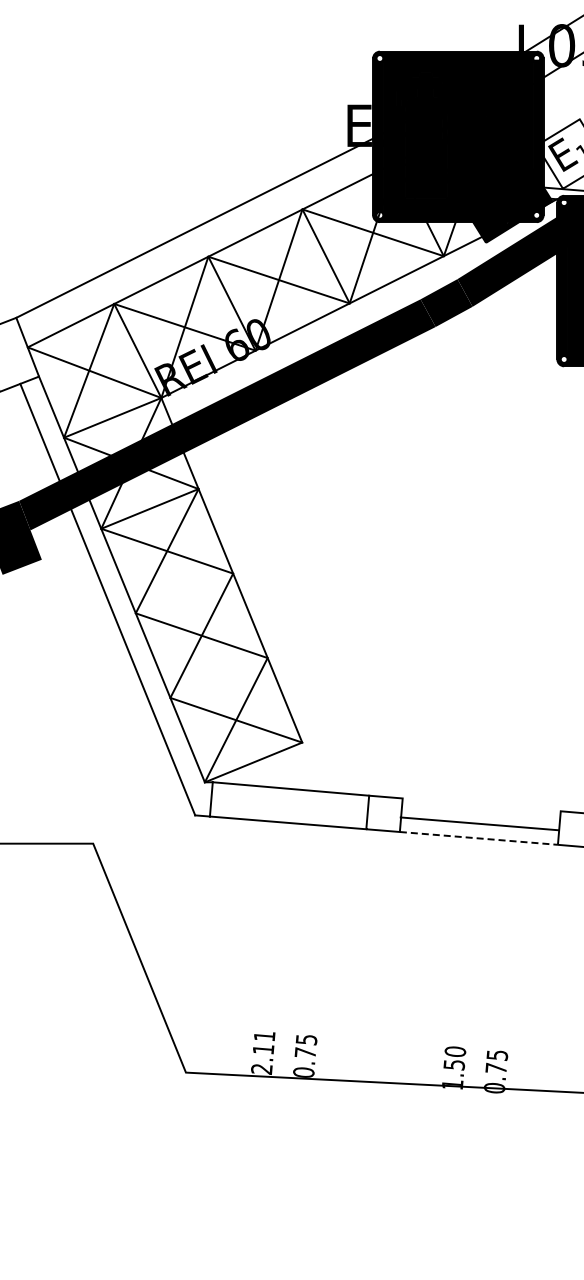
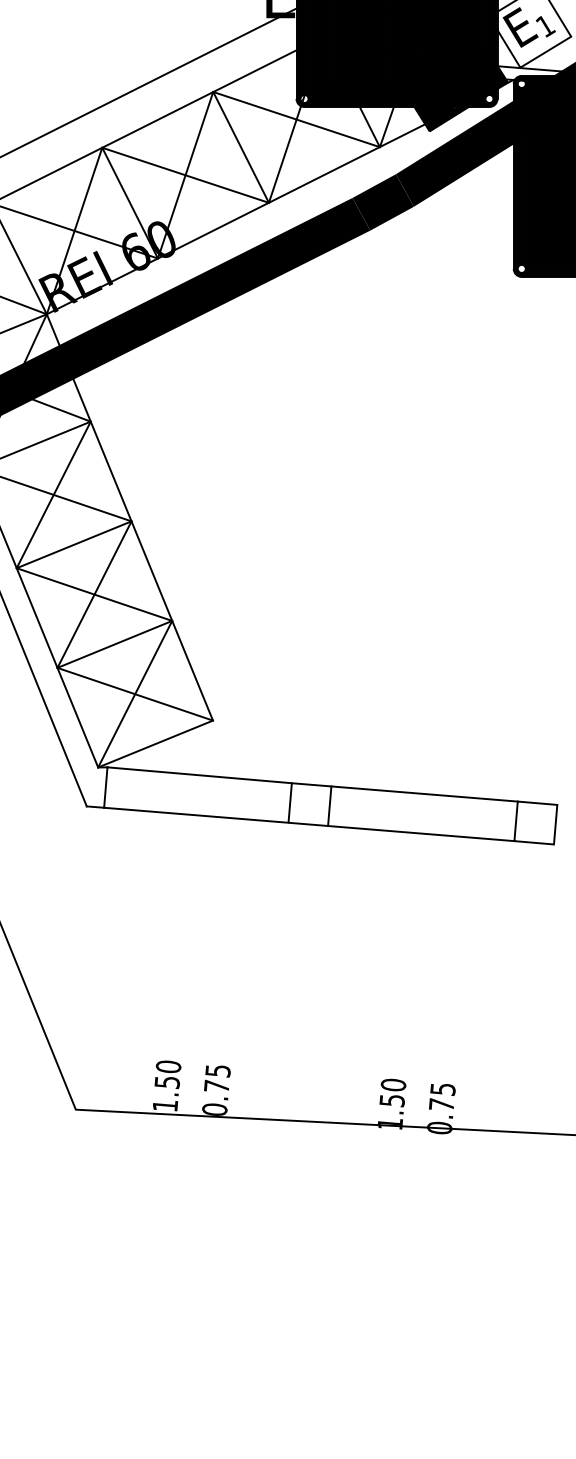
line: (184, 593) -> (74, 544), added
line: (218, 677) -> (114, 643), added
line: (479, 823) -> (424, 793), moved
line: (479, 838) -> (421, 833), dashed -> solid
text: (263, 1052) -> (167, 1085), 2.11 -> 1.50

